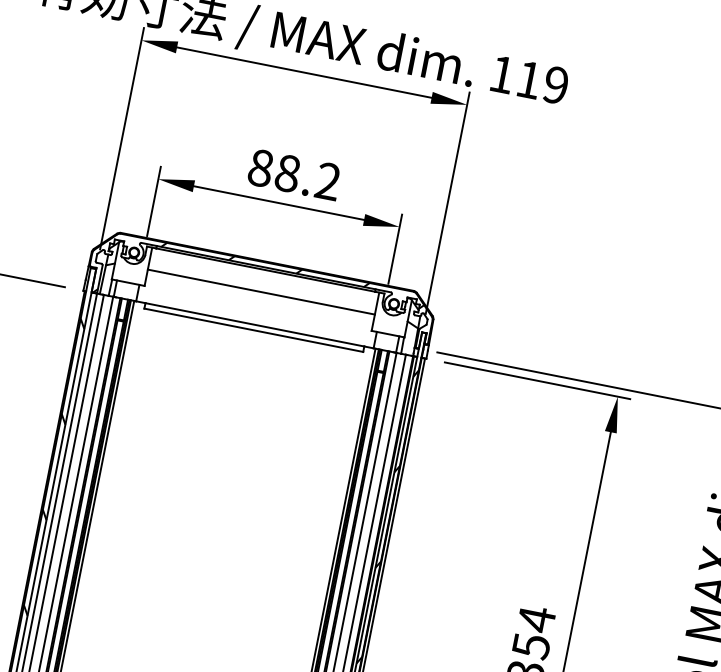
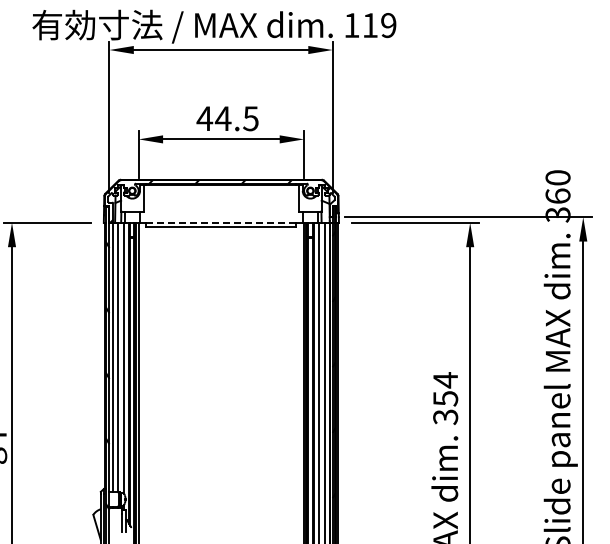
text: (293, 174) -> (227, 118), 88.2 -> 44.5
line: (261, 292) -> (221, 200), removed
line: (255, 324) -> (221, 222), solid -> dashed

